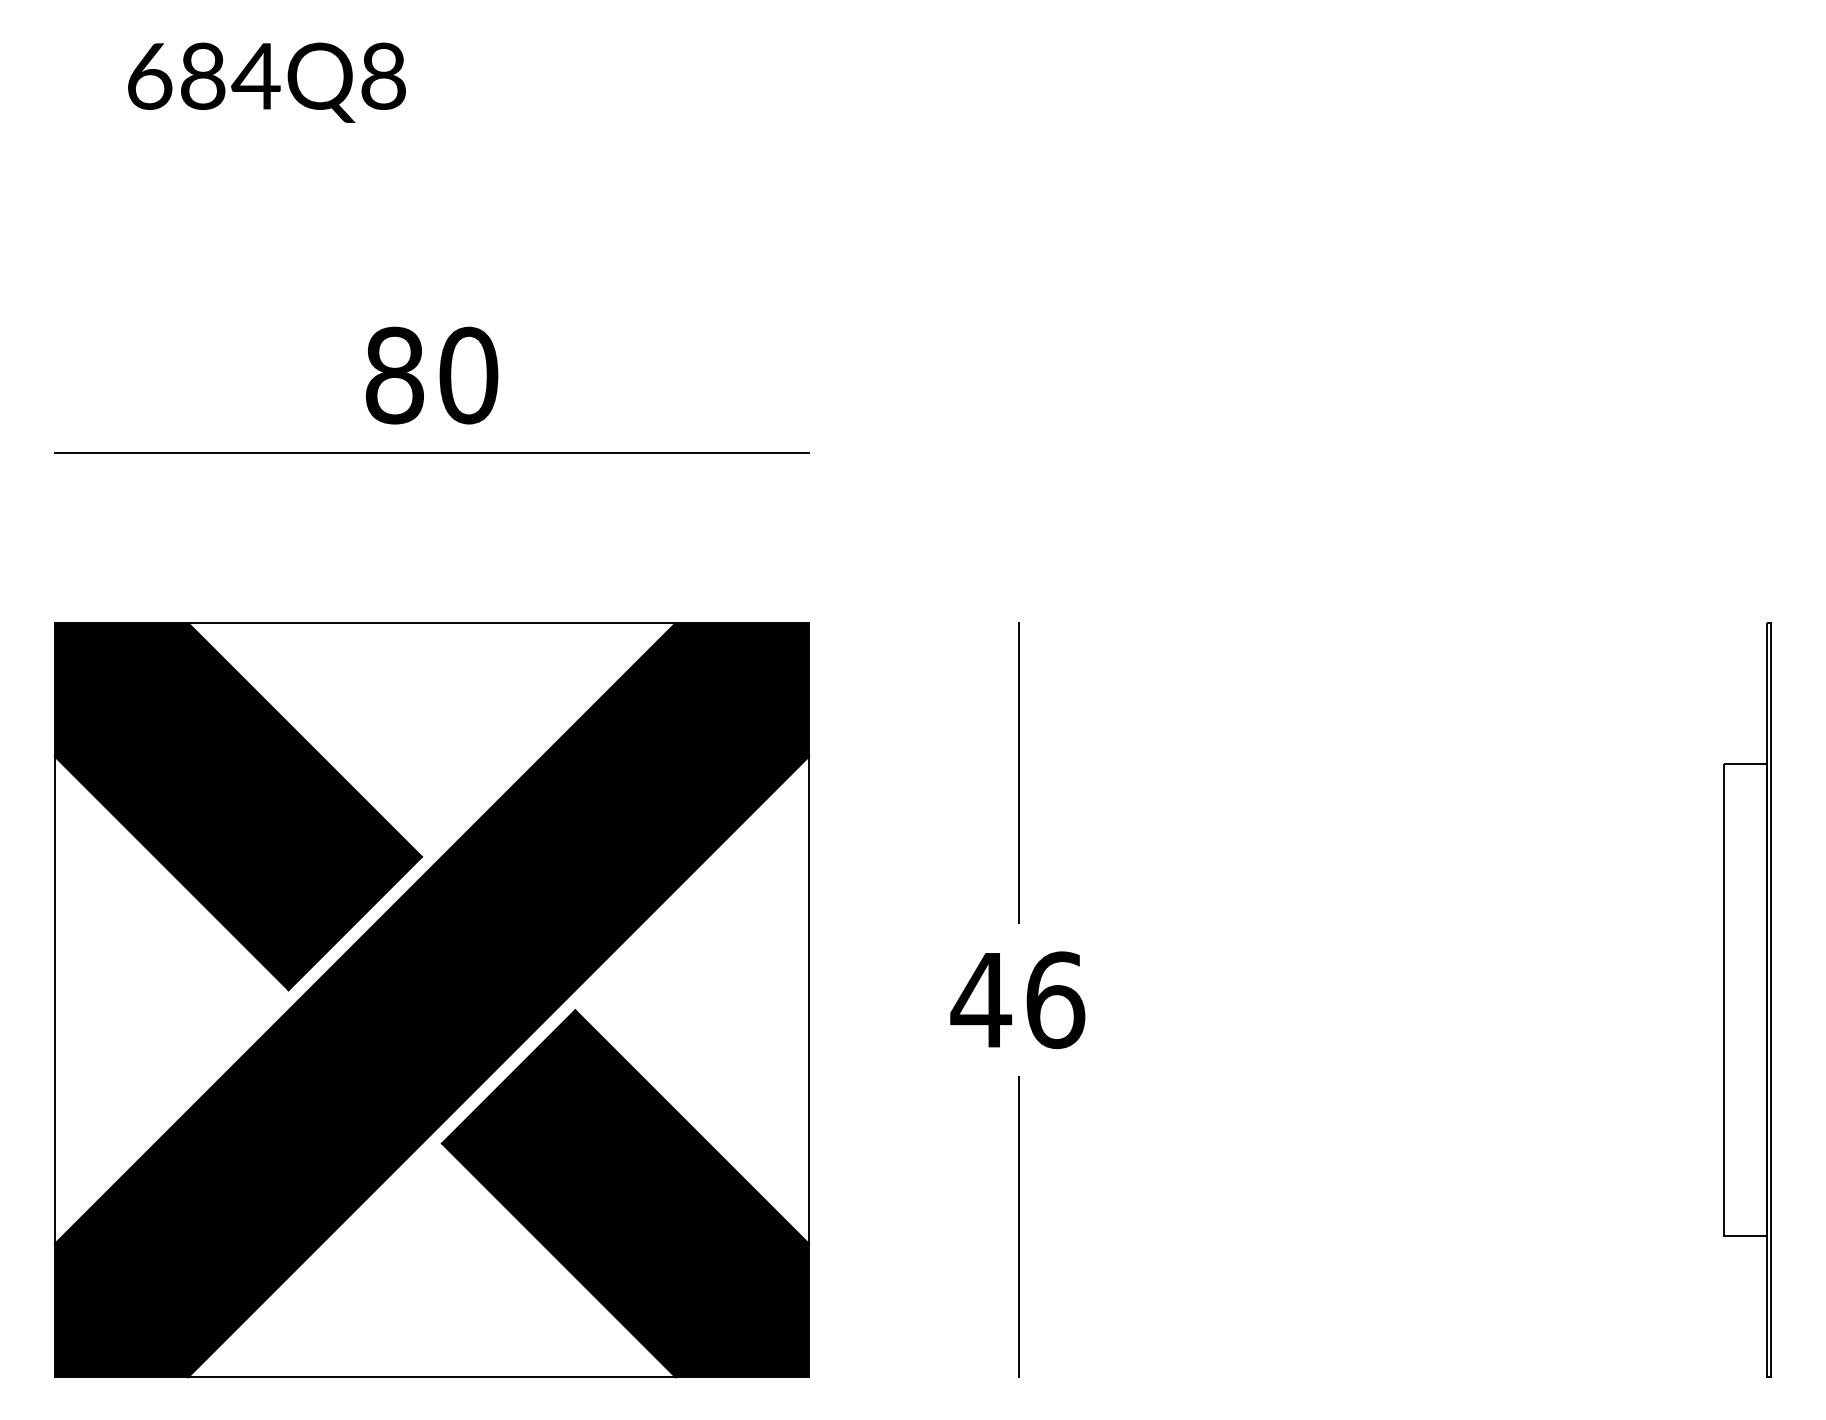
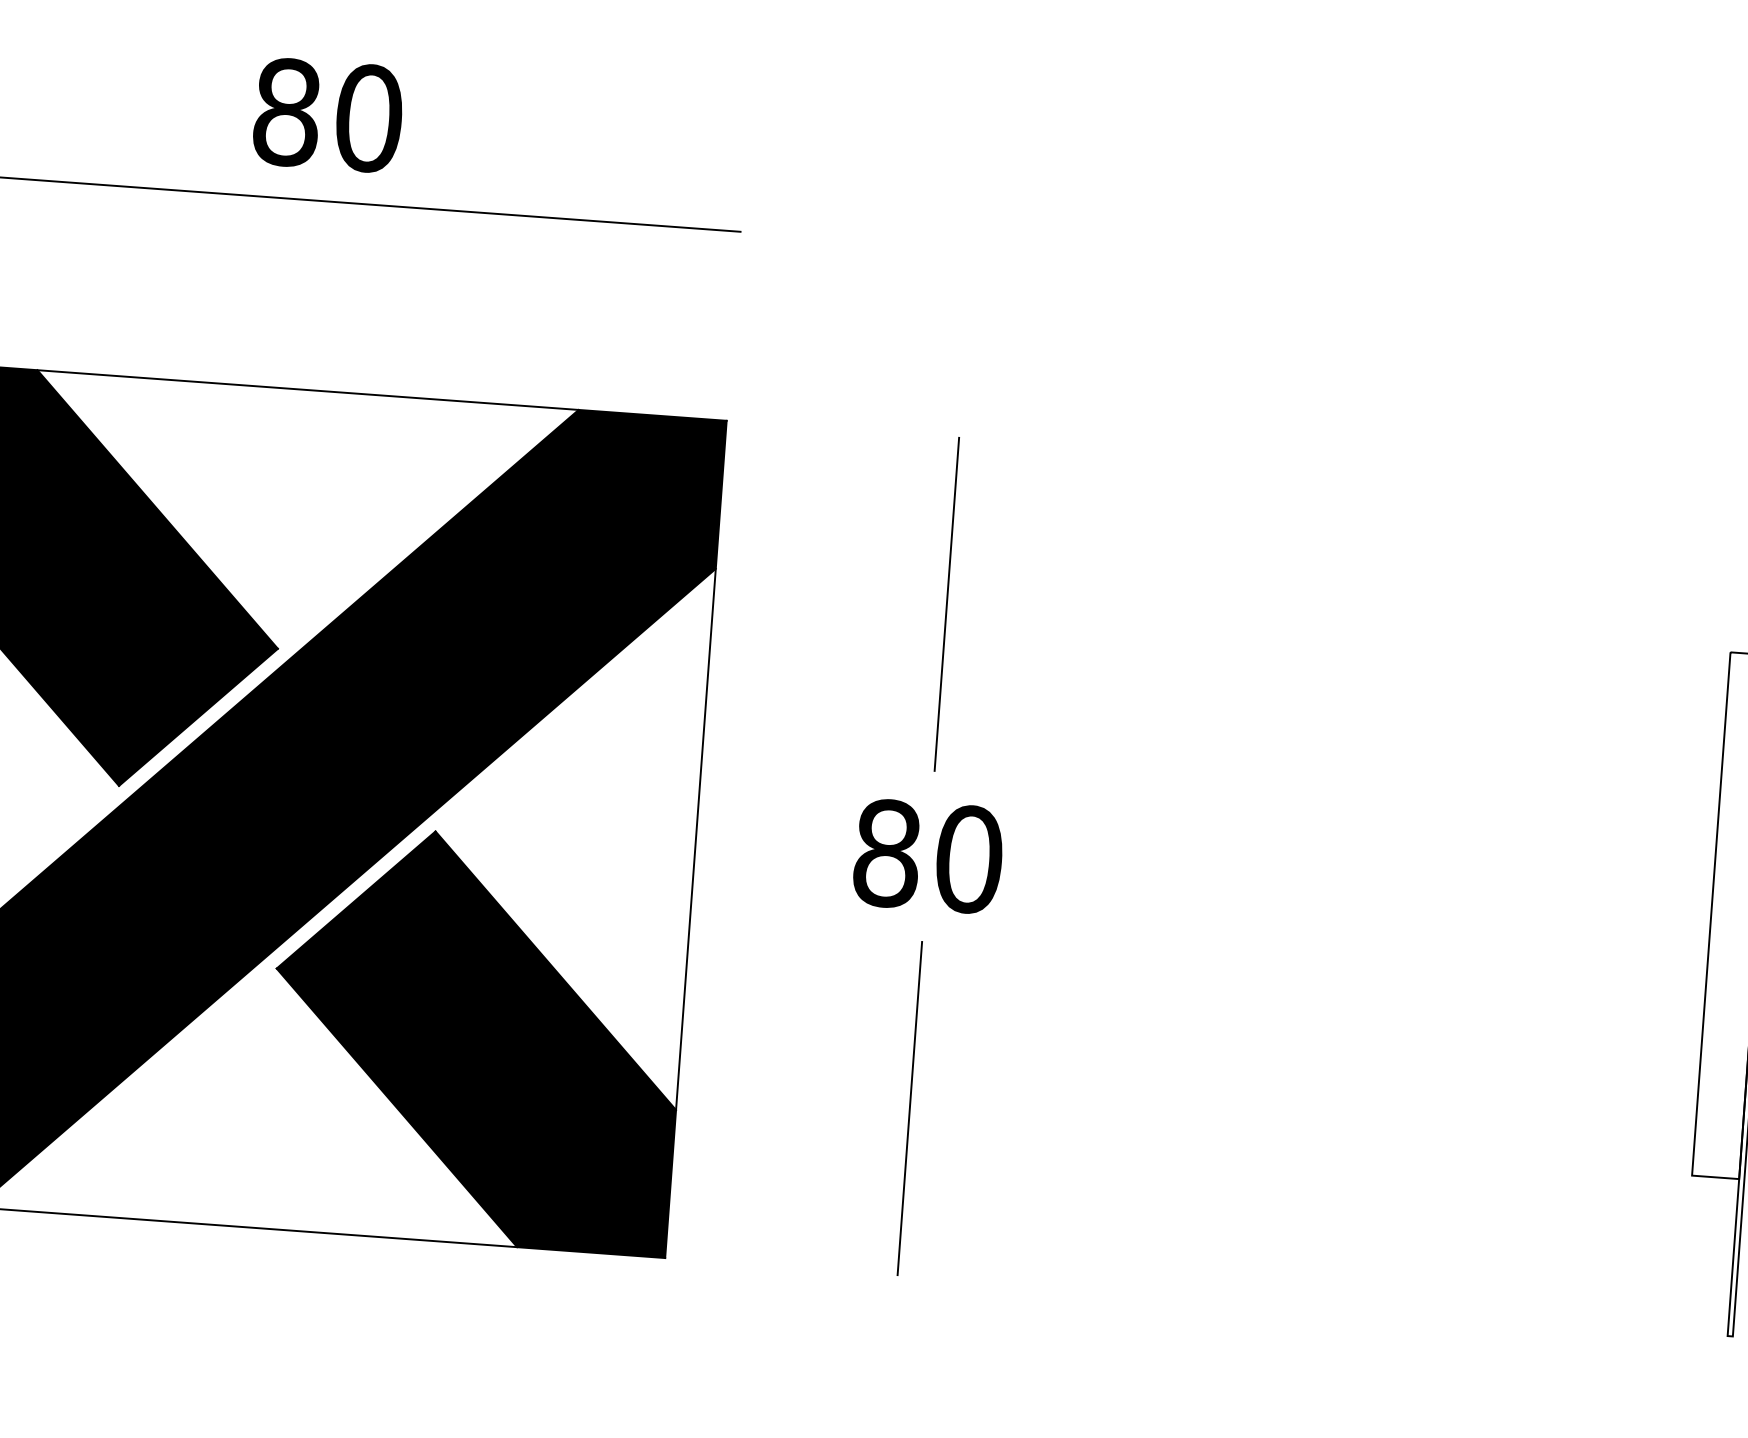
text: (1017, 1000) -> (927, 856), 46 -> 80

